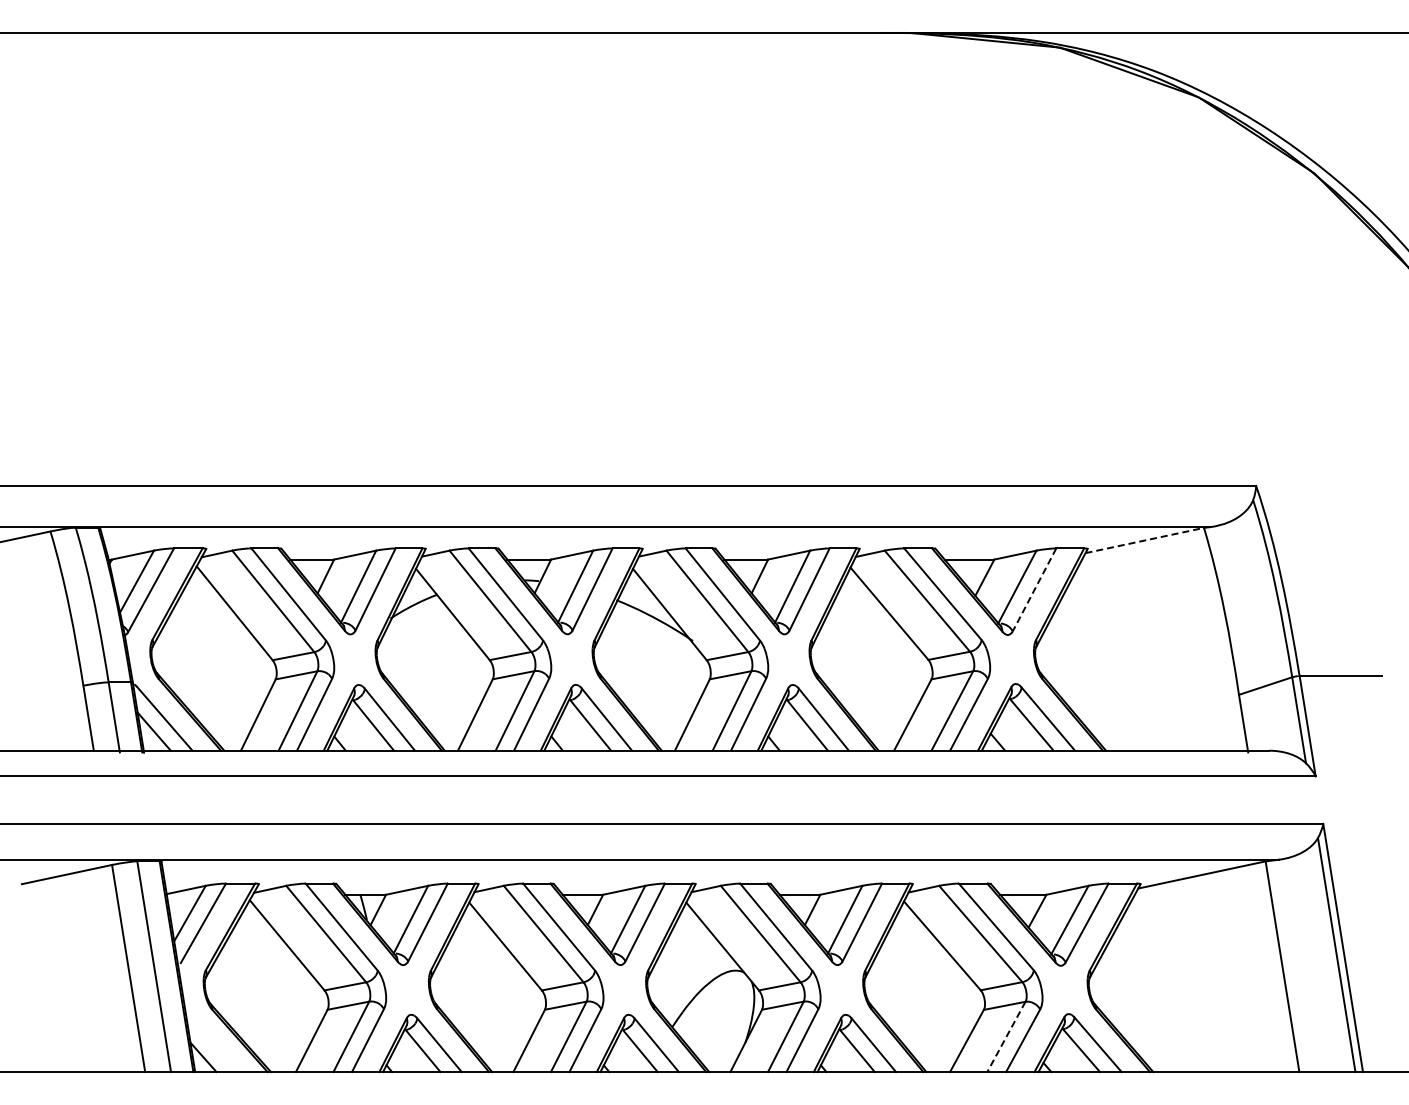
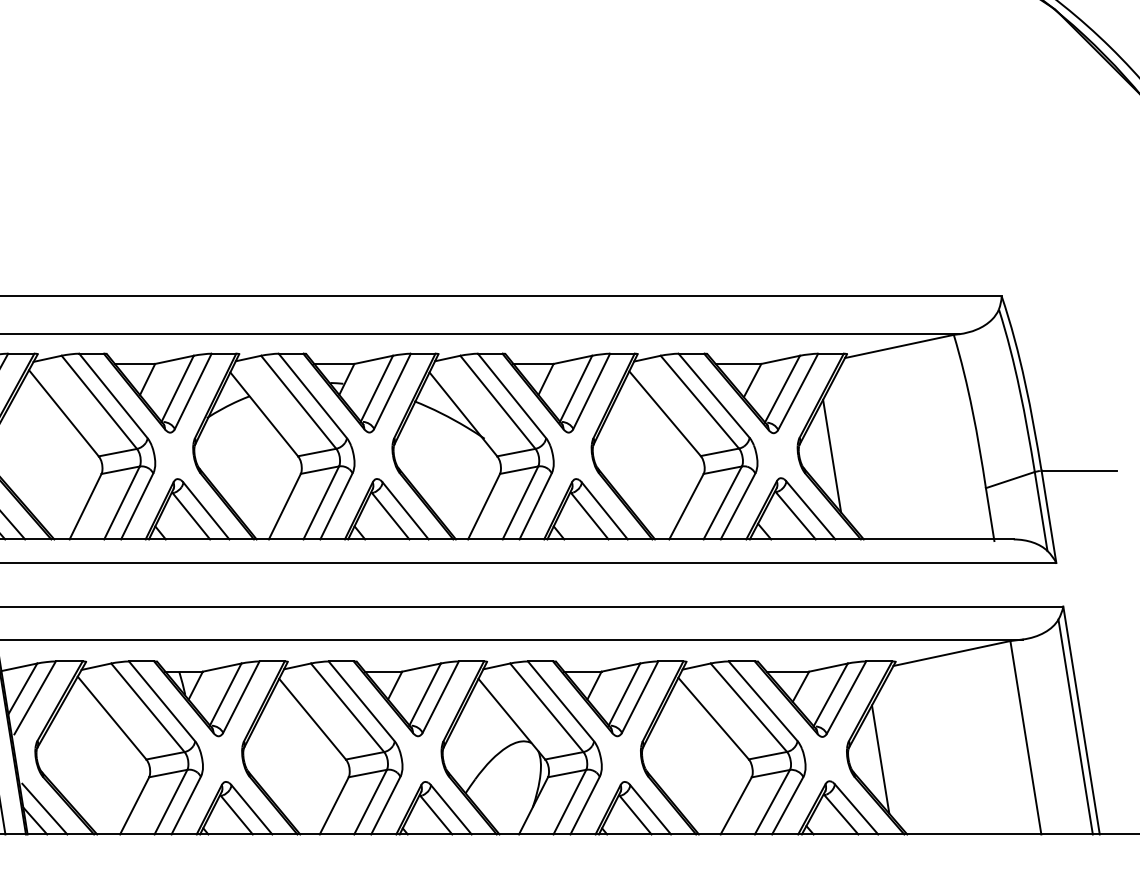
line: (1144, 540) -> (899, 346), dashed -> solid
line: (1034, 589) -> (798, 391), dashed -> solid
line: (1071, 659) -> (832, 455), added
line: (1123, 990) -> (879, 759), added
line: (1006, 1036) -> (772, 801), dashed -> solid
line: (213, 1044) -> (44, 809), added

